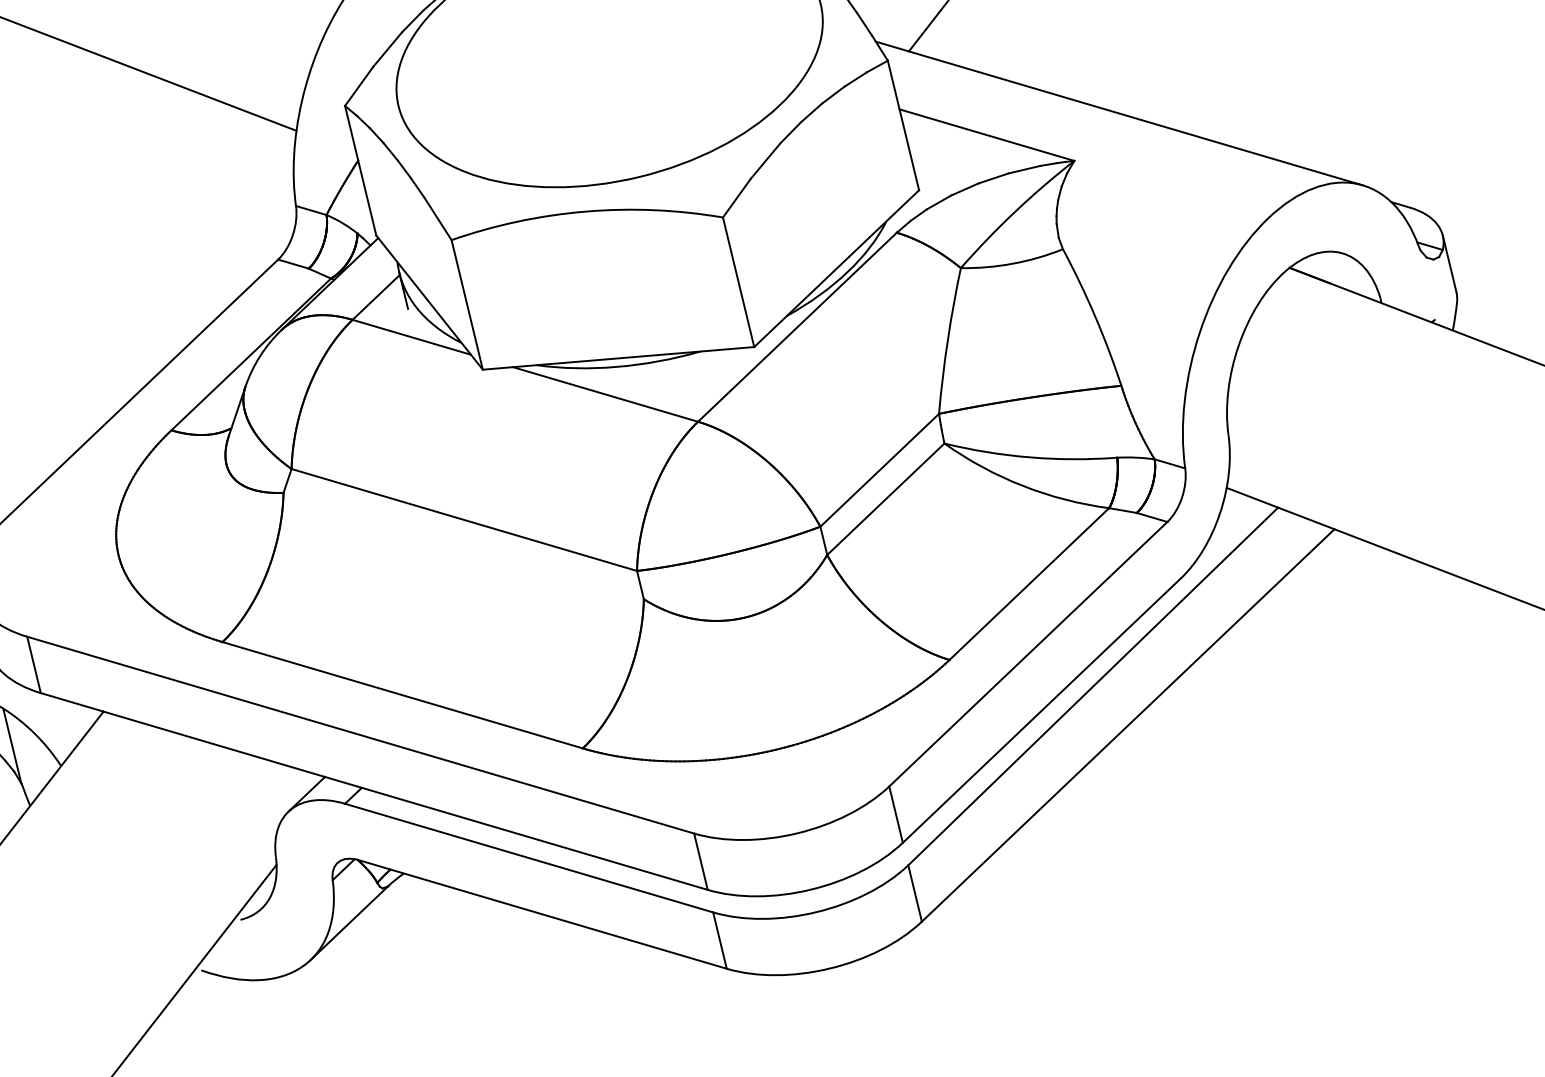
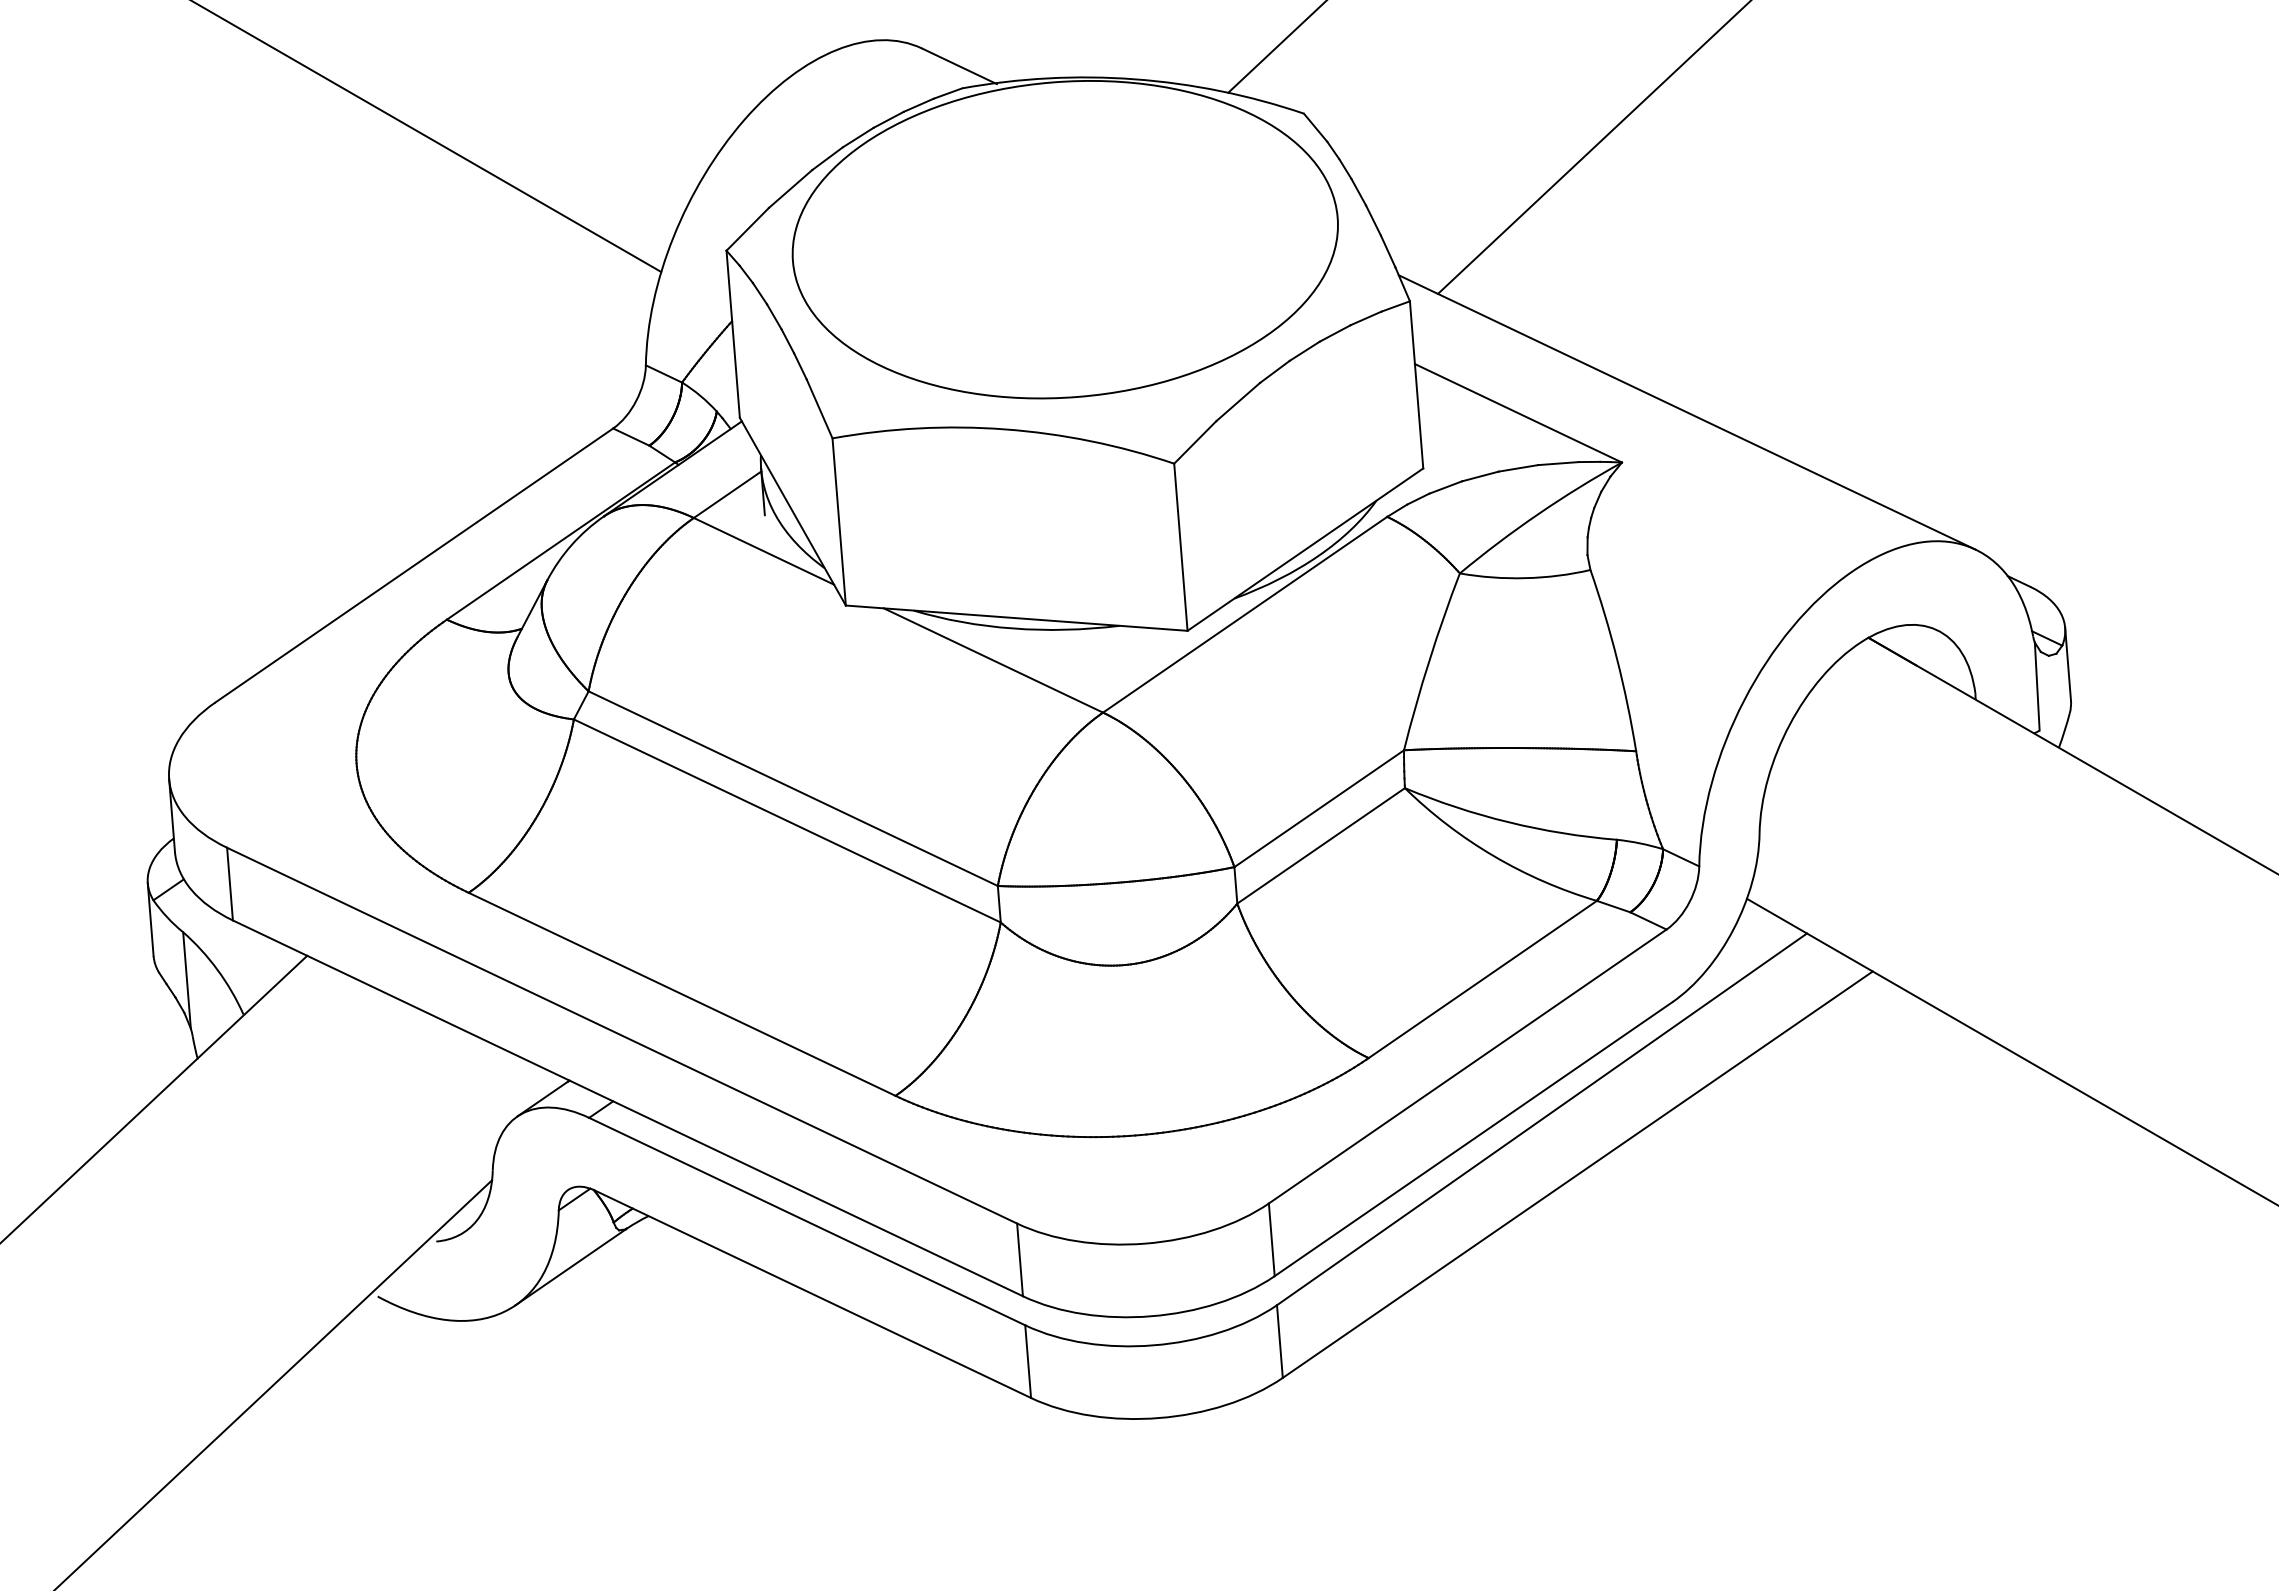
line: (1427, 285) -> (2036, 686), added
line: (462, 545) -> (786, 820), added

